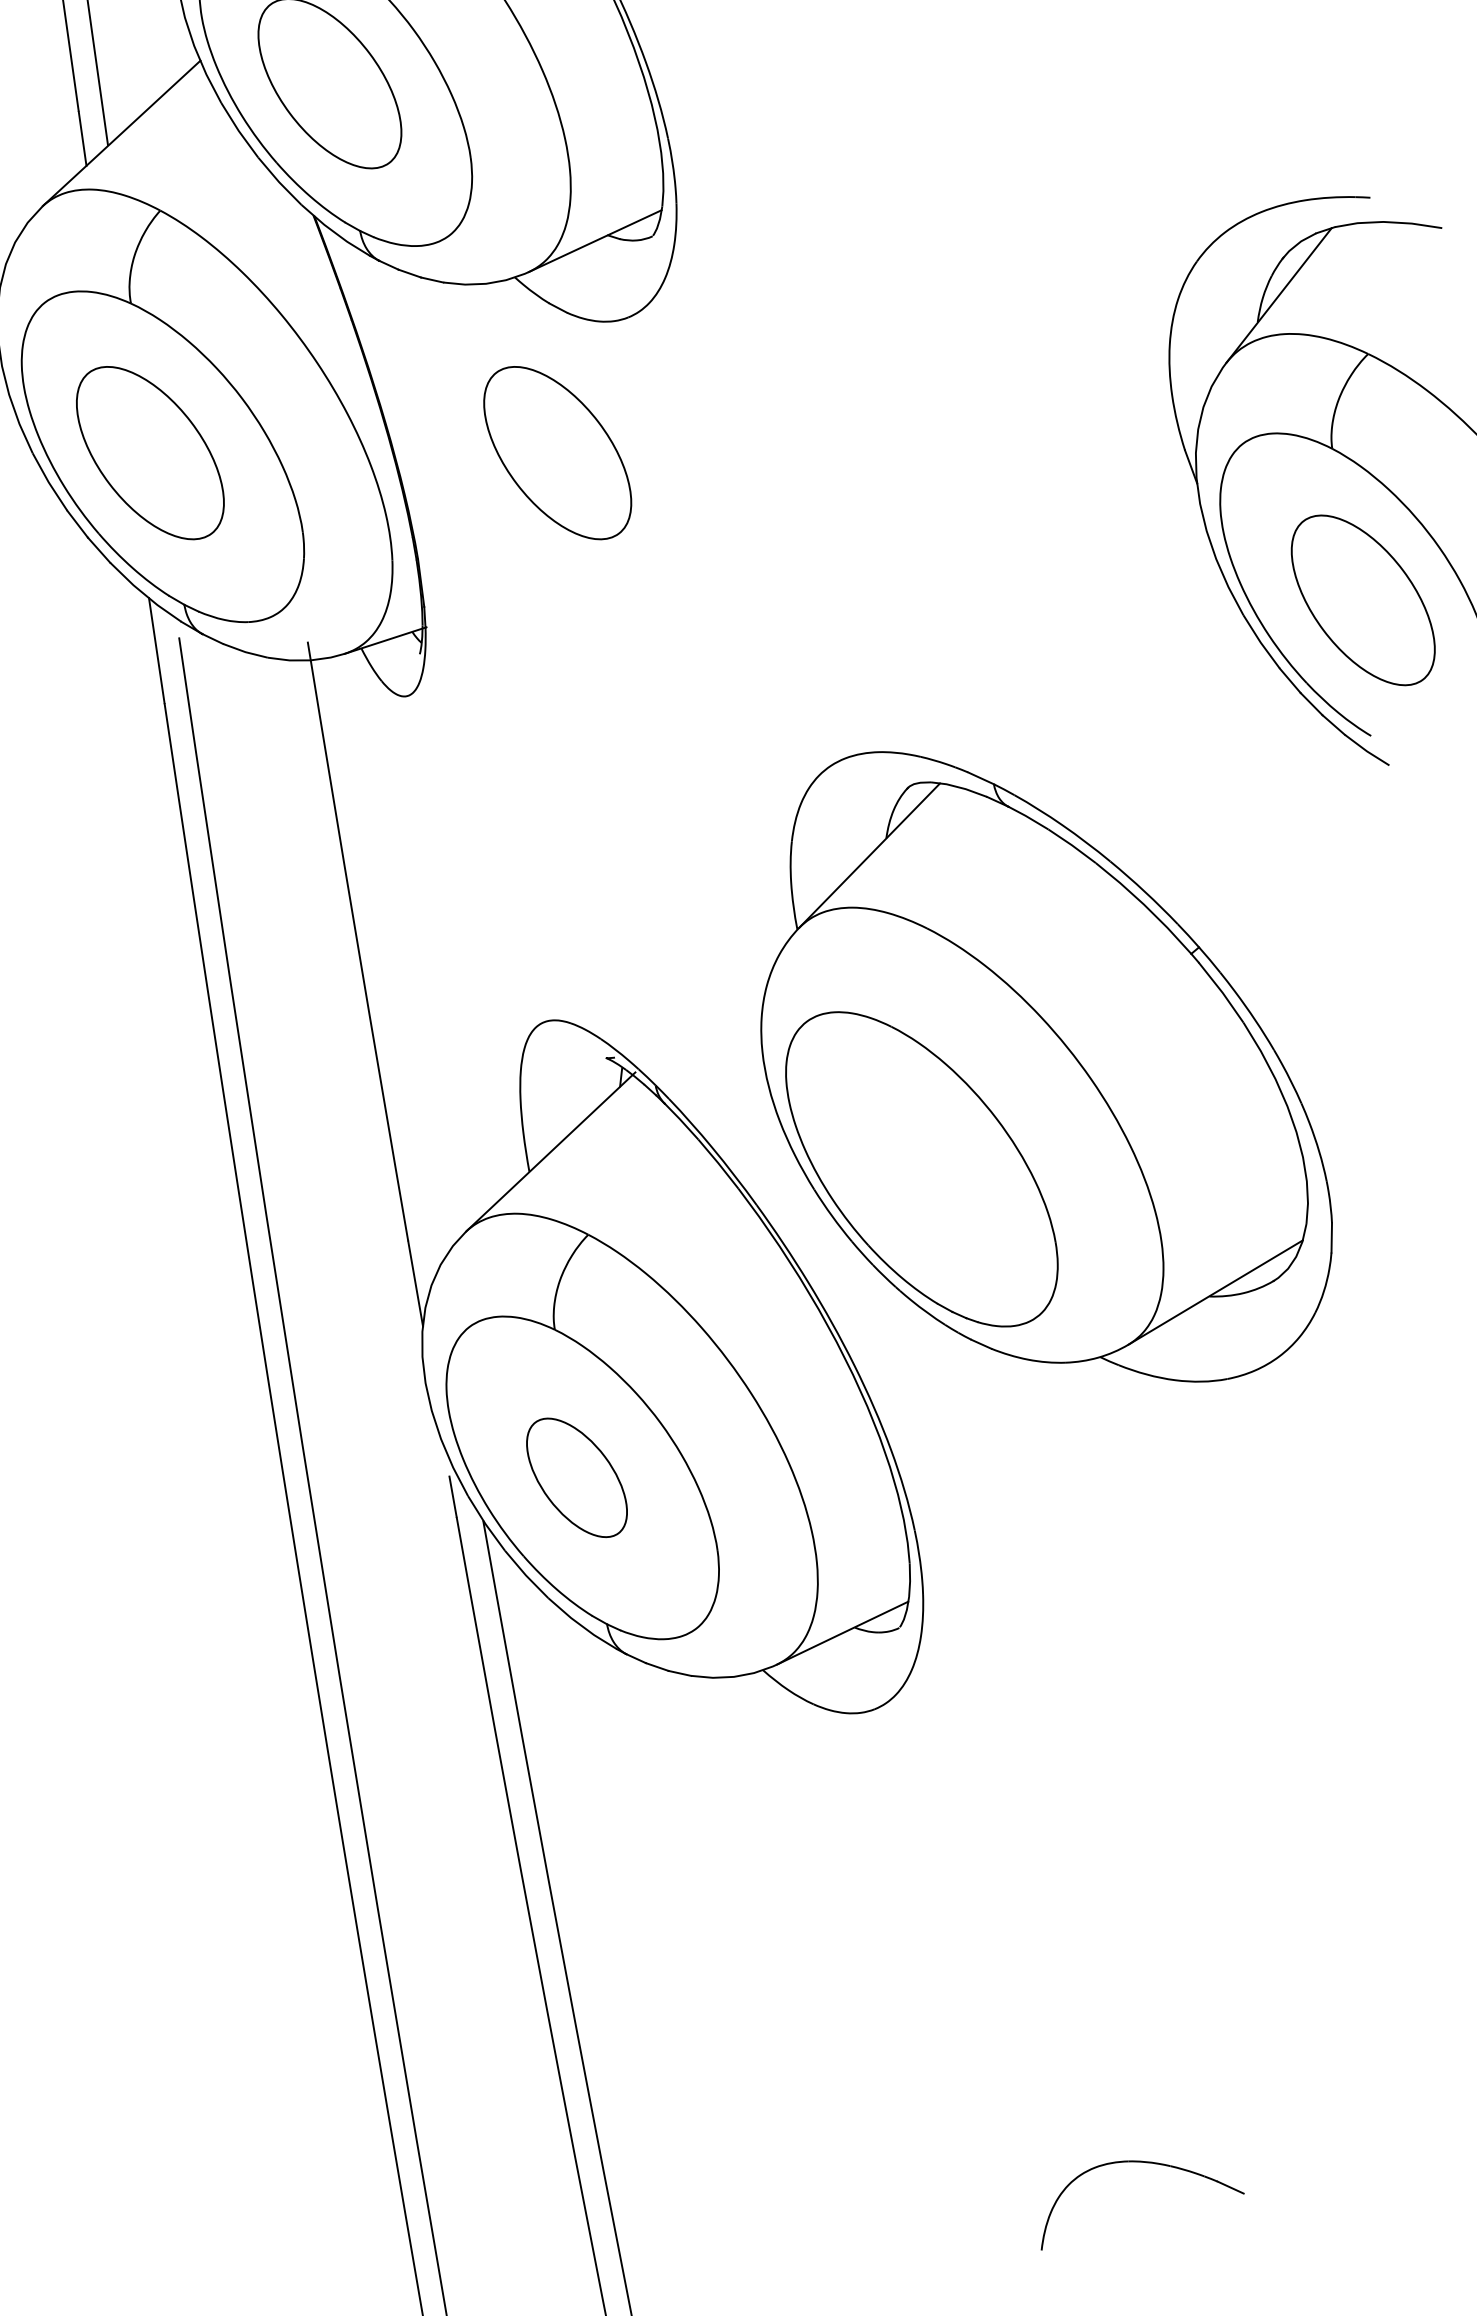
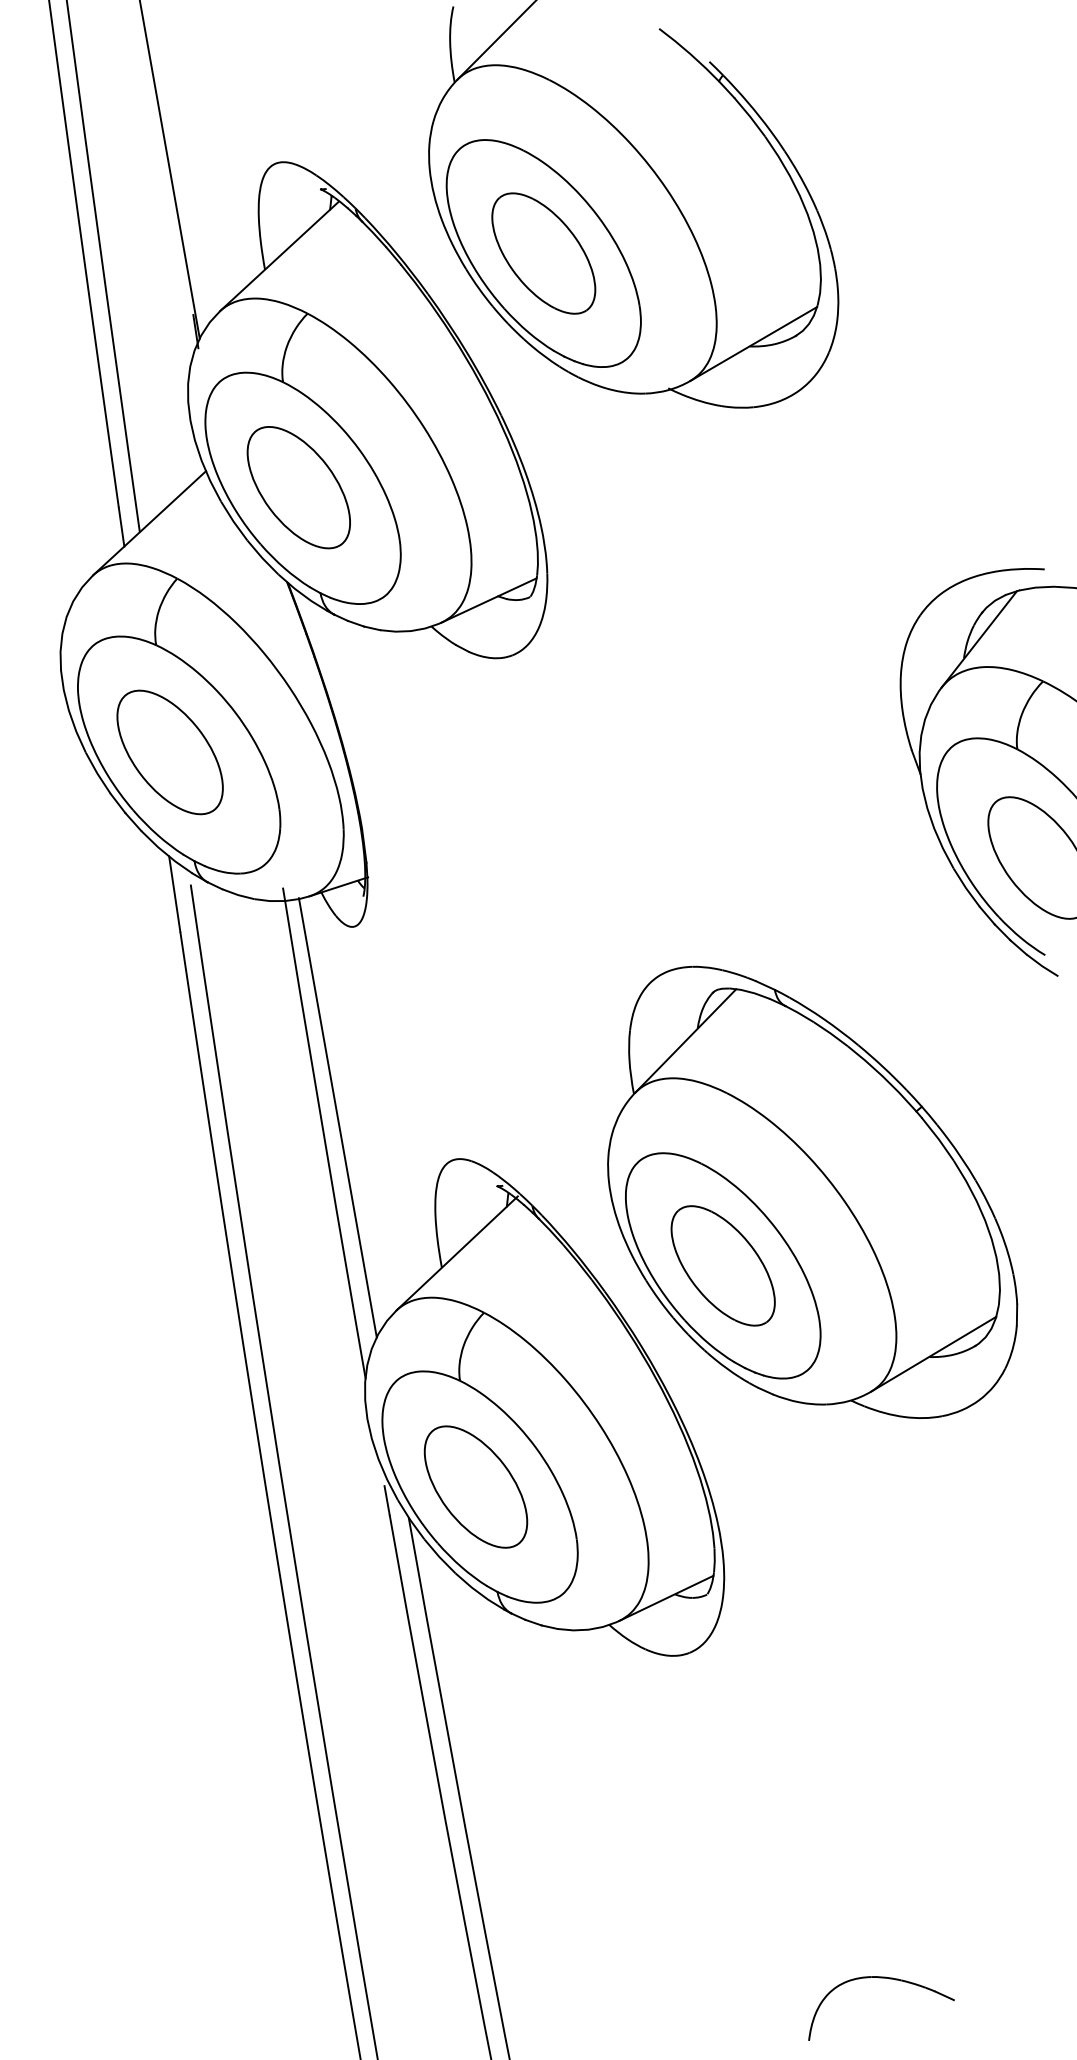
part: (556, 453) -> (461, 752), removed
line: (383, 962) -> (337, 1117), added
part: (920, 1168) -> (722, 1265), added
part: (576, 1477) -> (475, 1486), size x1.43

